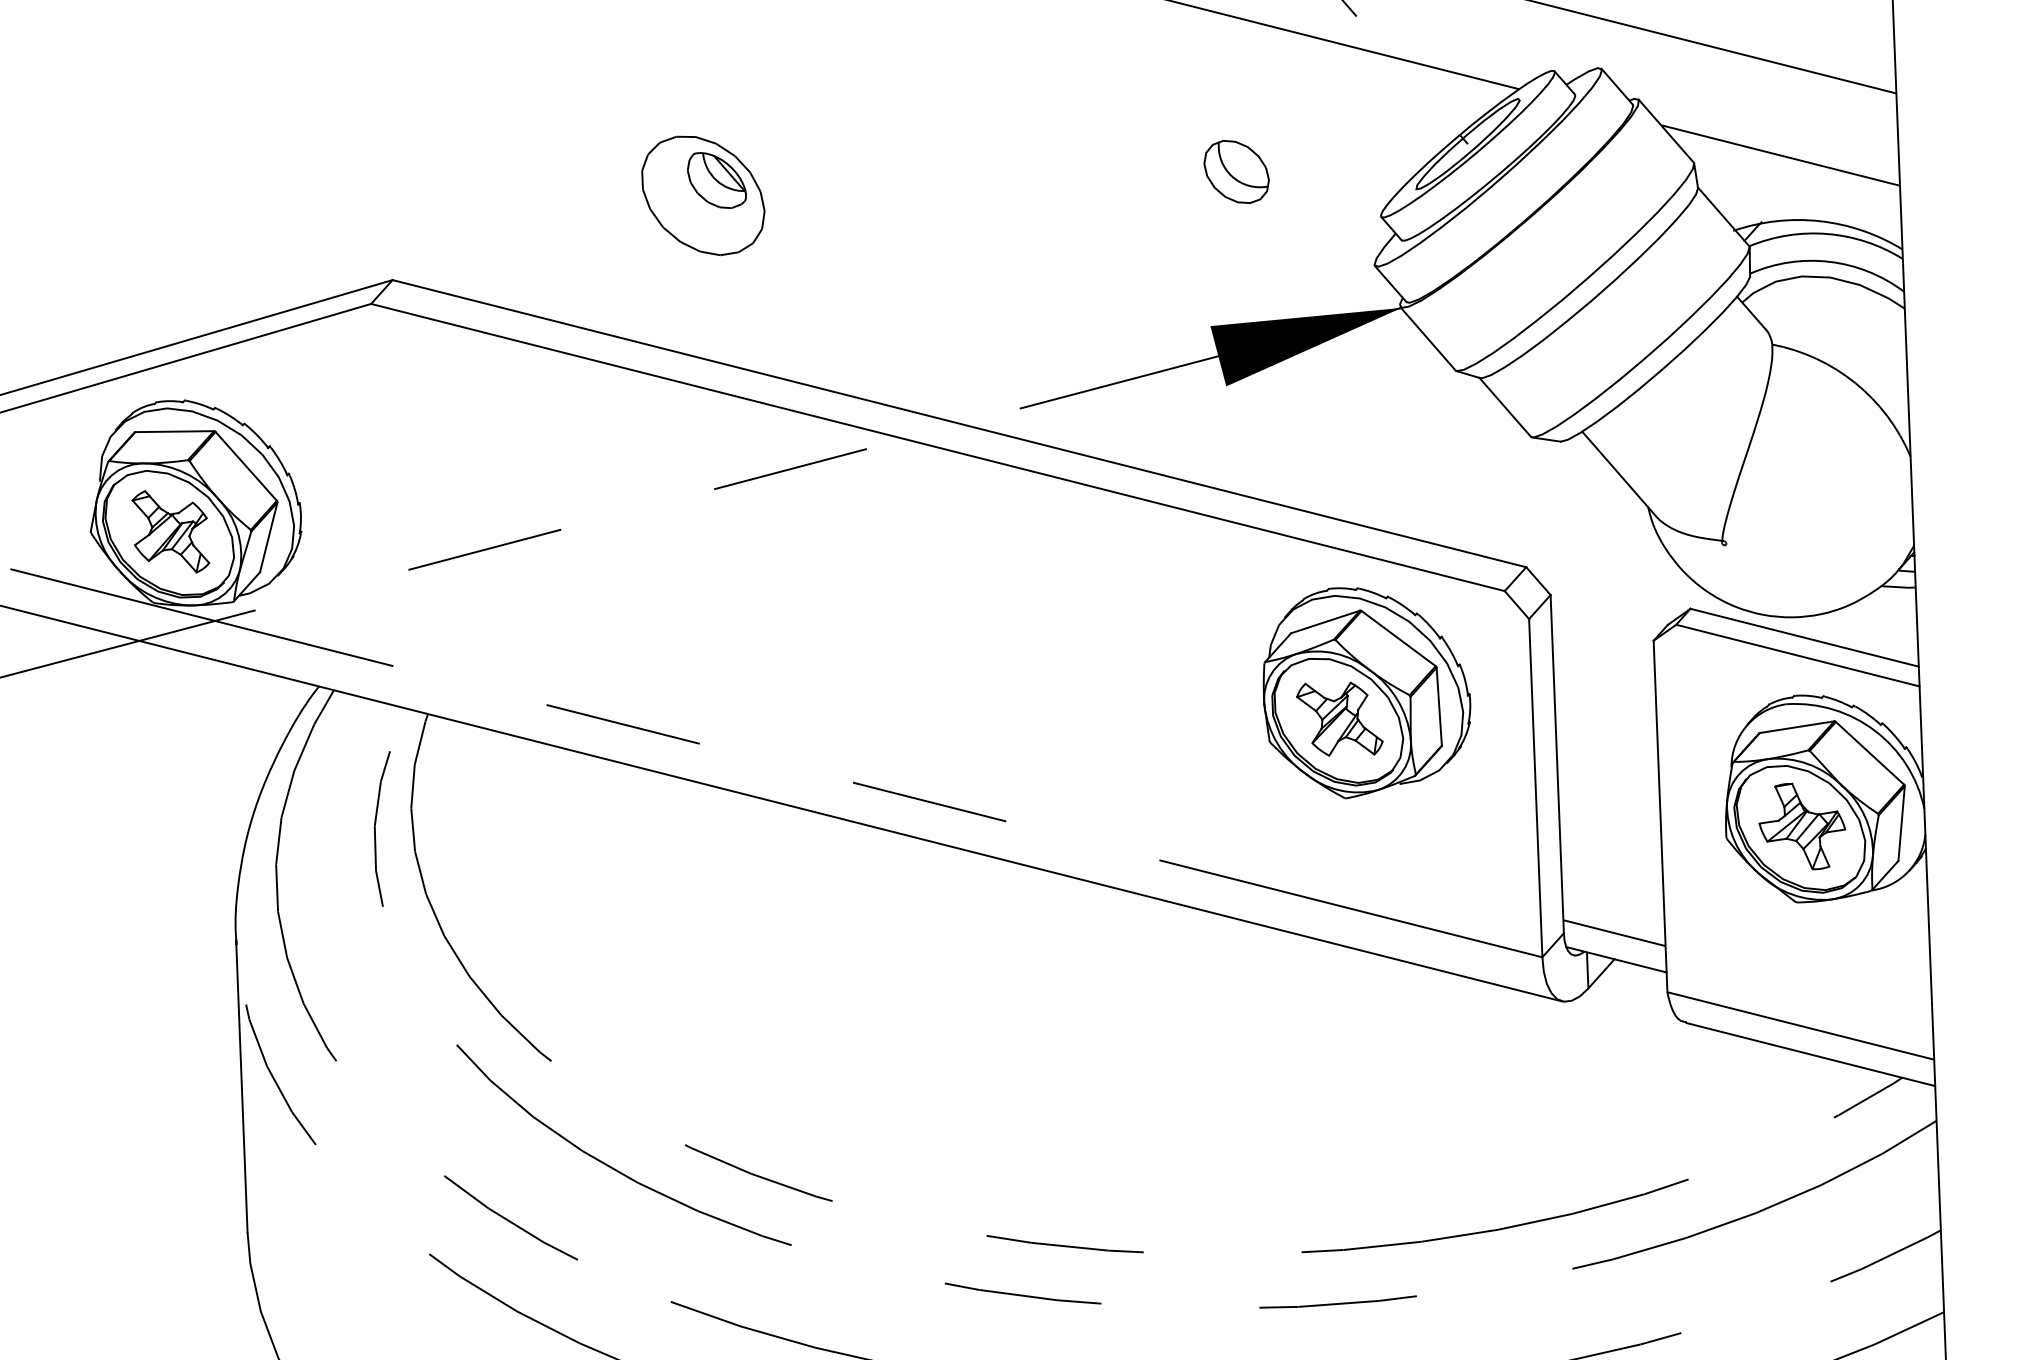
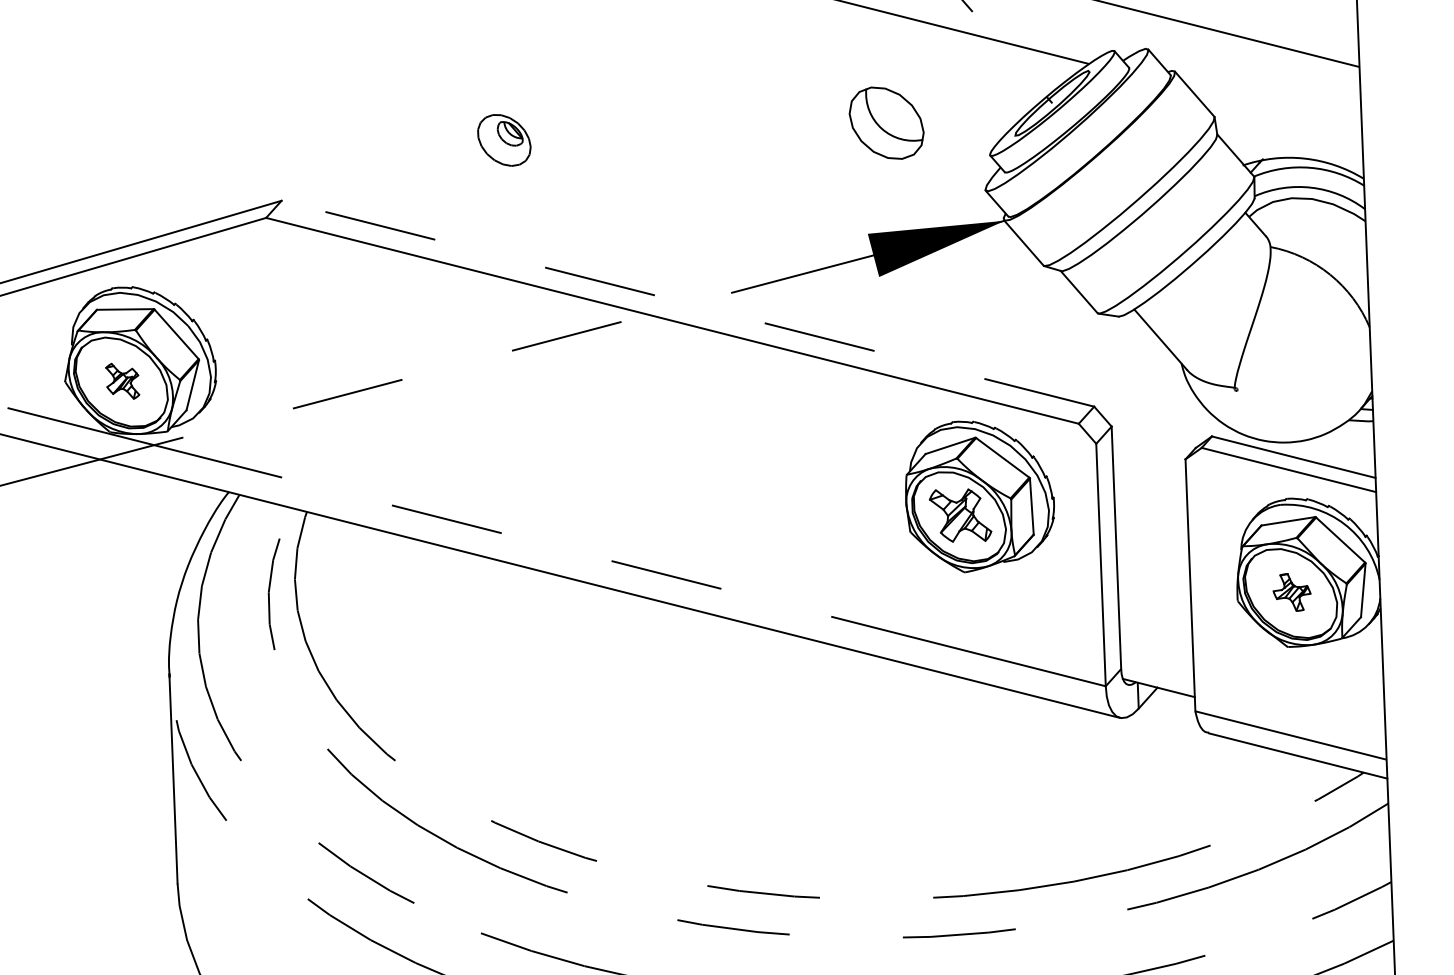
line: (1780, 155) -> (1276, 111), removed
part: (1236, 172) -> (886, 123), size x1.6
part: (703, 195) -> (504, 140), size x0.6
line: (958, 423) -> (687, 303), solid -> dashed
part: (170, 532) -> (122, 381), size x0.6
part: (1801, 826) -> (1291, 592), size x0.6
line: (1614, 932) -> (1157, 668), removed

